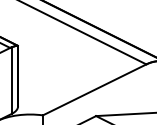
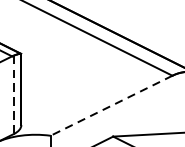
line: (11, 81) -> (13, 95), solid -> dashed
line: (94, 89) -> (111, 105), solid -> dashed

